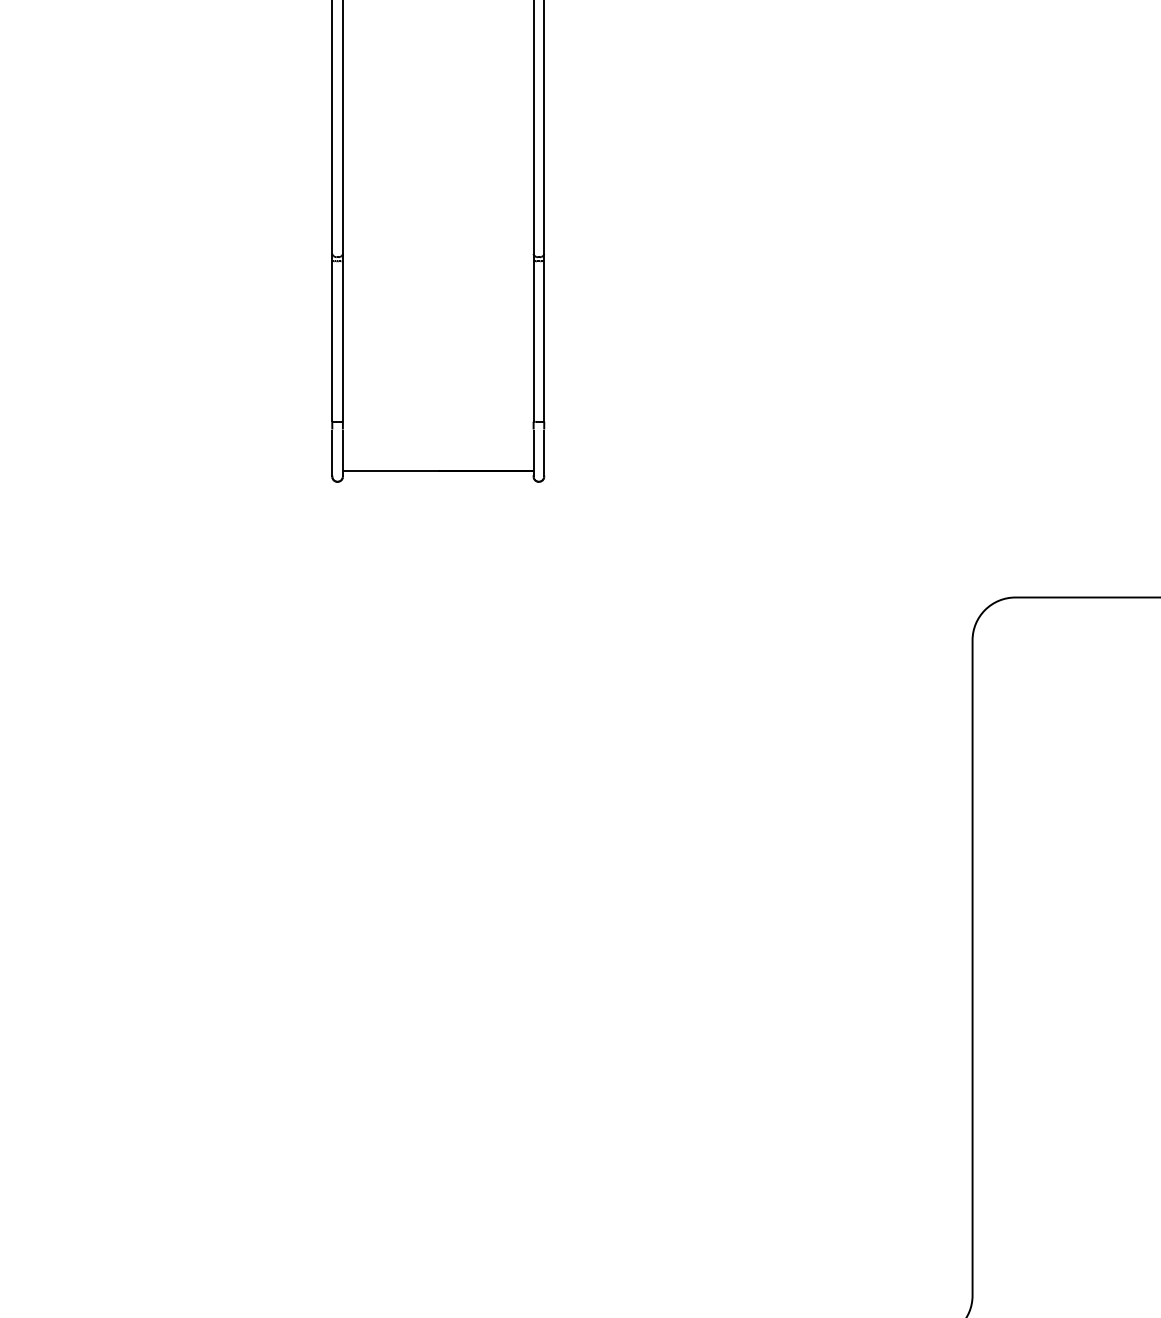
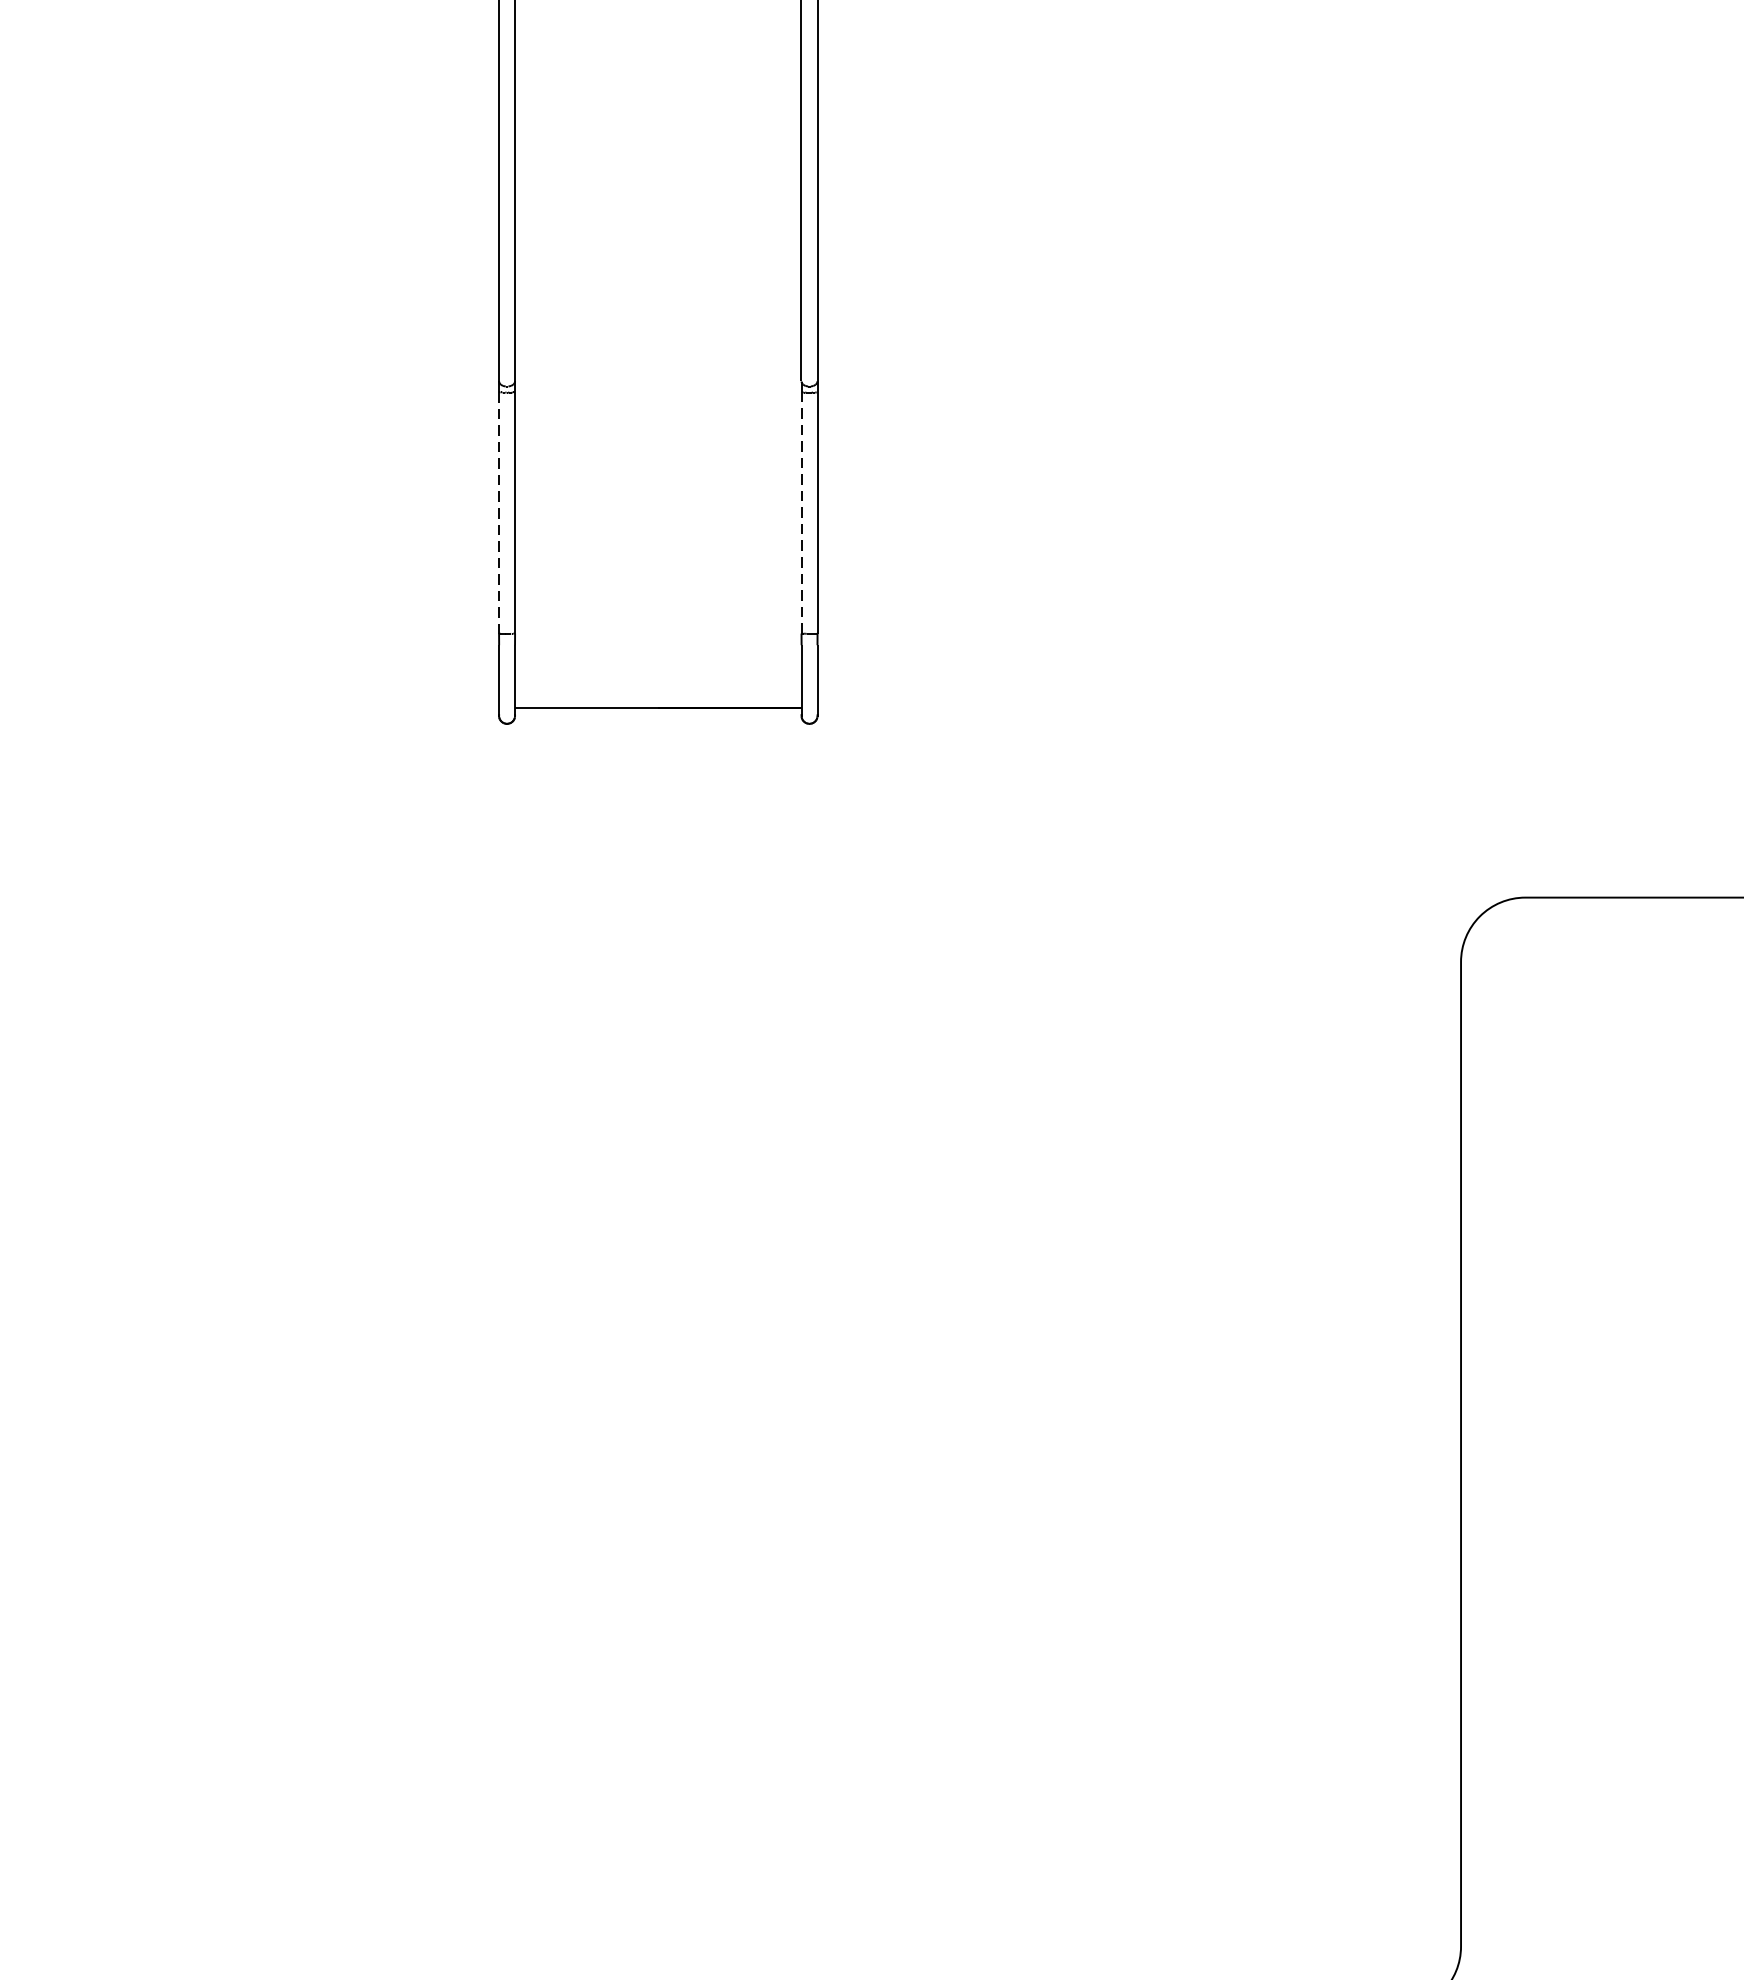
line: (332, 341) -> (499, 512), solid -> dashed
line: (533, 341) -> (801, 512), solid -> dashed

